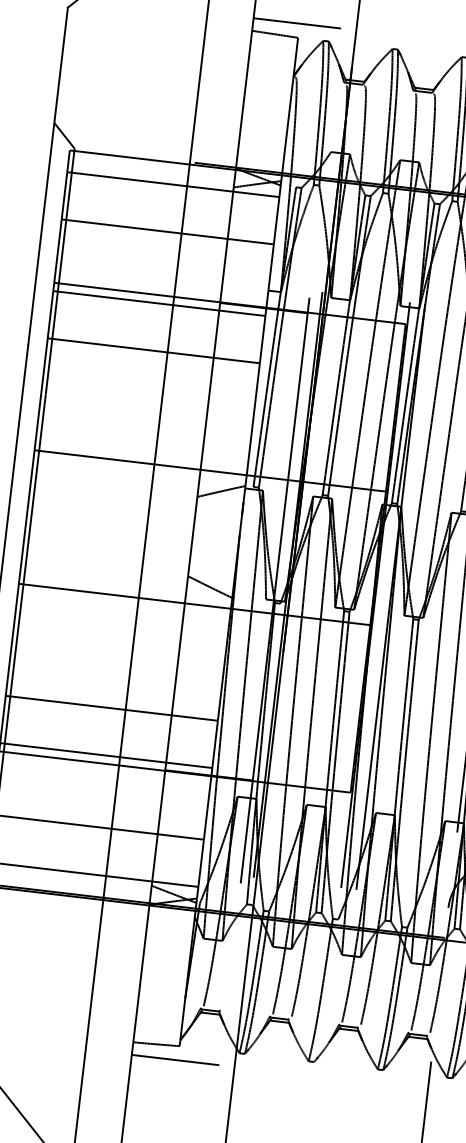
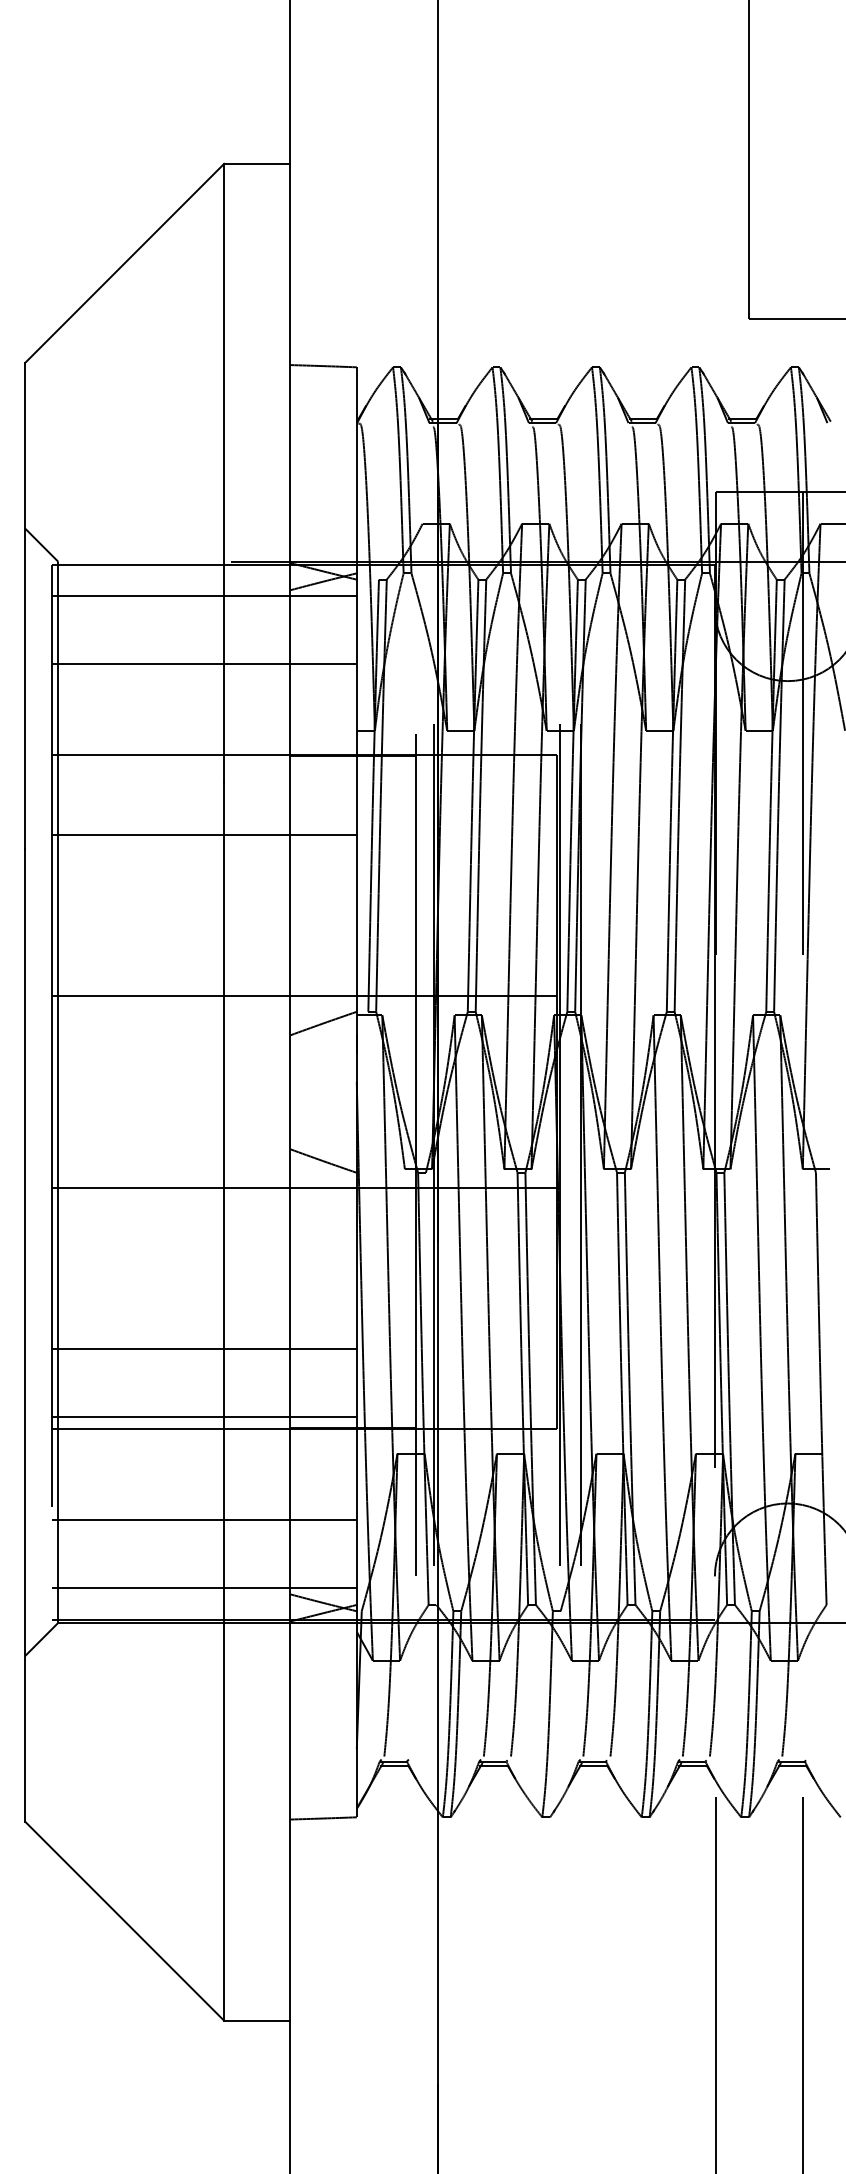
line: (297, 23) -> (353, 346), removed
line: (158, 303) -> (203, 767), removed
line: (175, 1059) -> (353, 1837), removed

